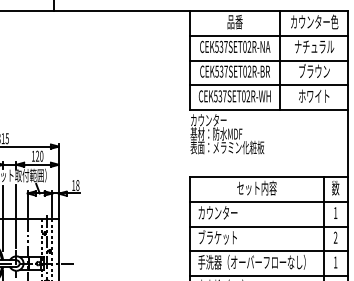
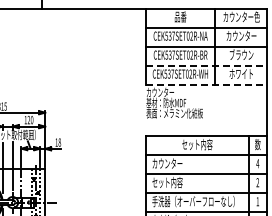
text: (314, 46) -> (241, 35), ナチュラル -> カウンター
line: (268, 85) -> (206, 65), solid -> dashed
line: (268, 109) -> (206, 84), solid -> dashed
text: (335, 212) -> (257, 163), 1 -> 4
text: (218, 237) -> (167, 182), ブラケット -> セット内容

